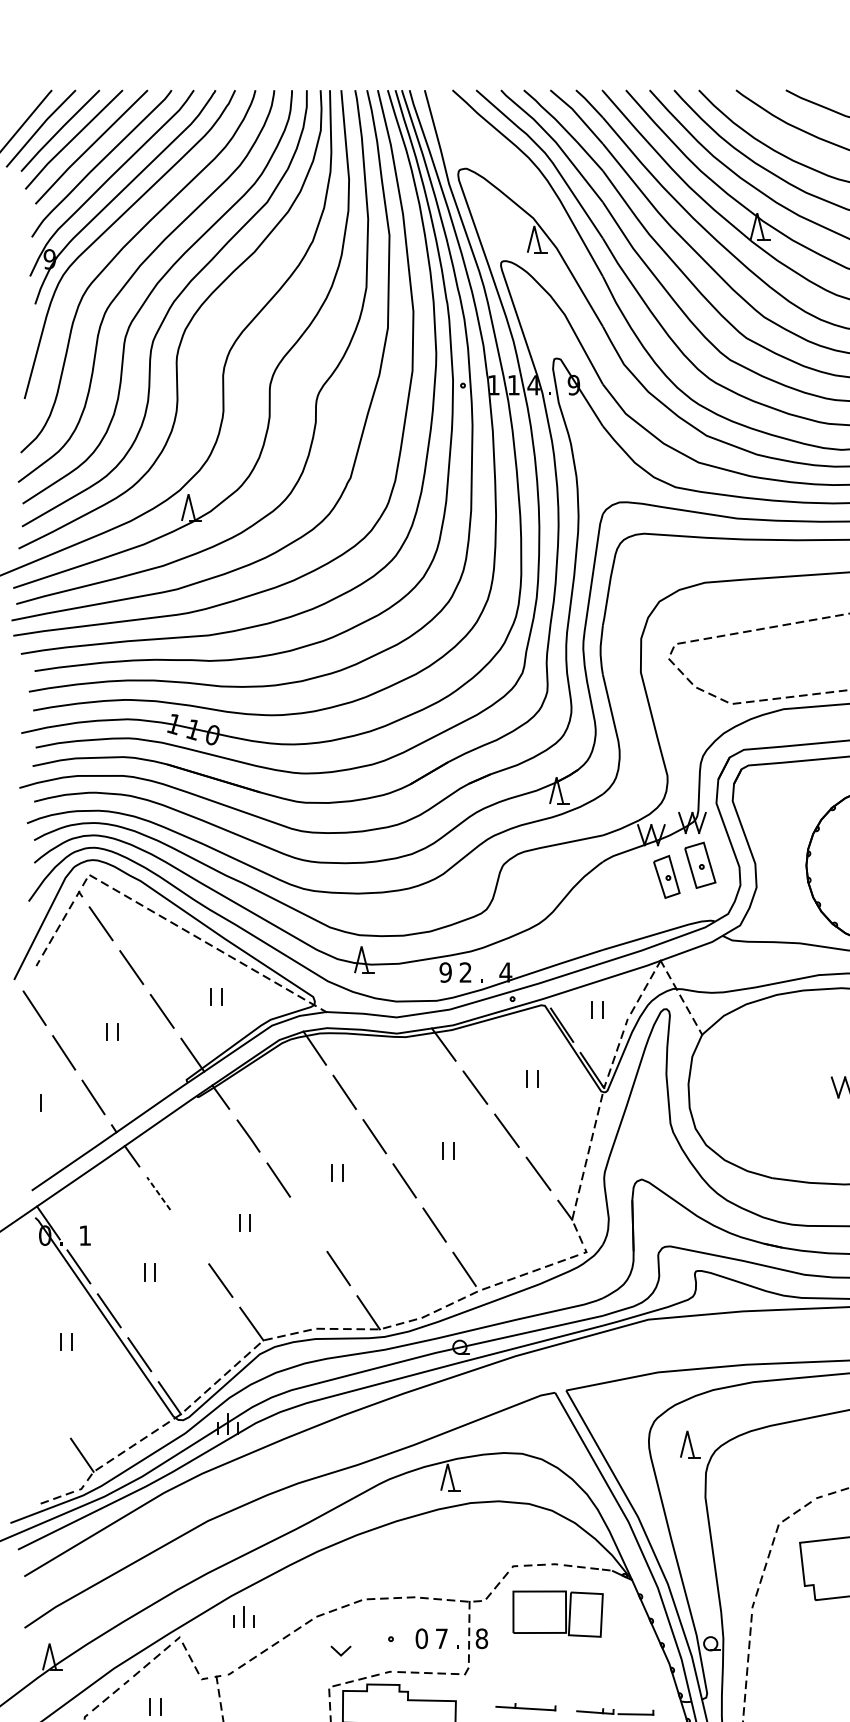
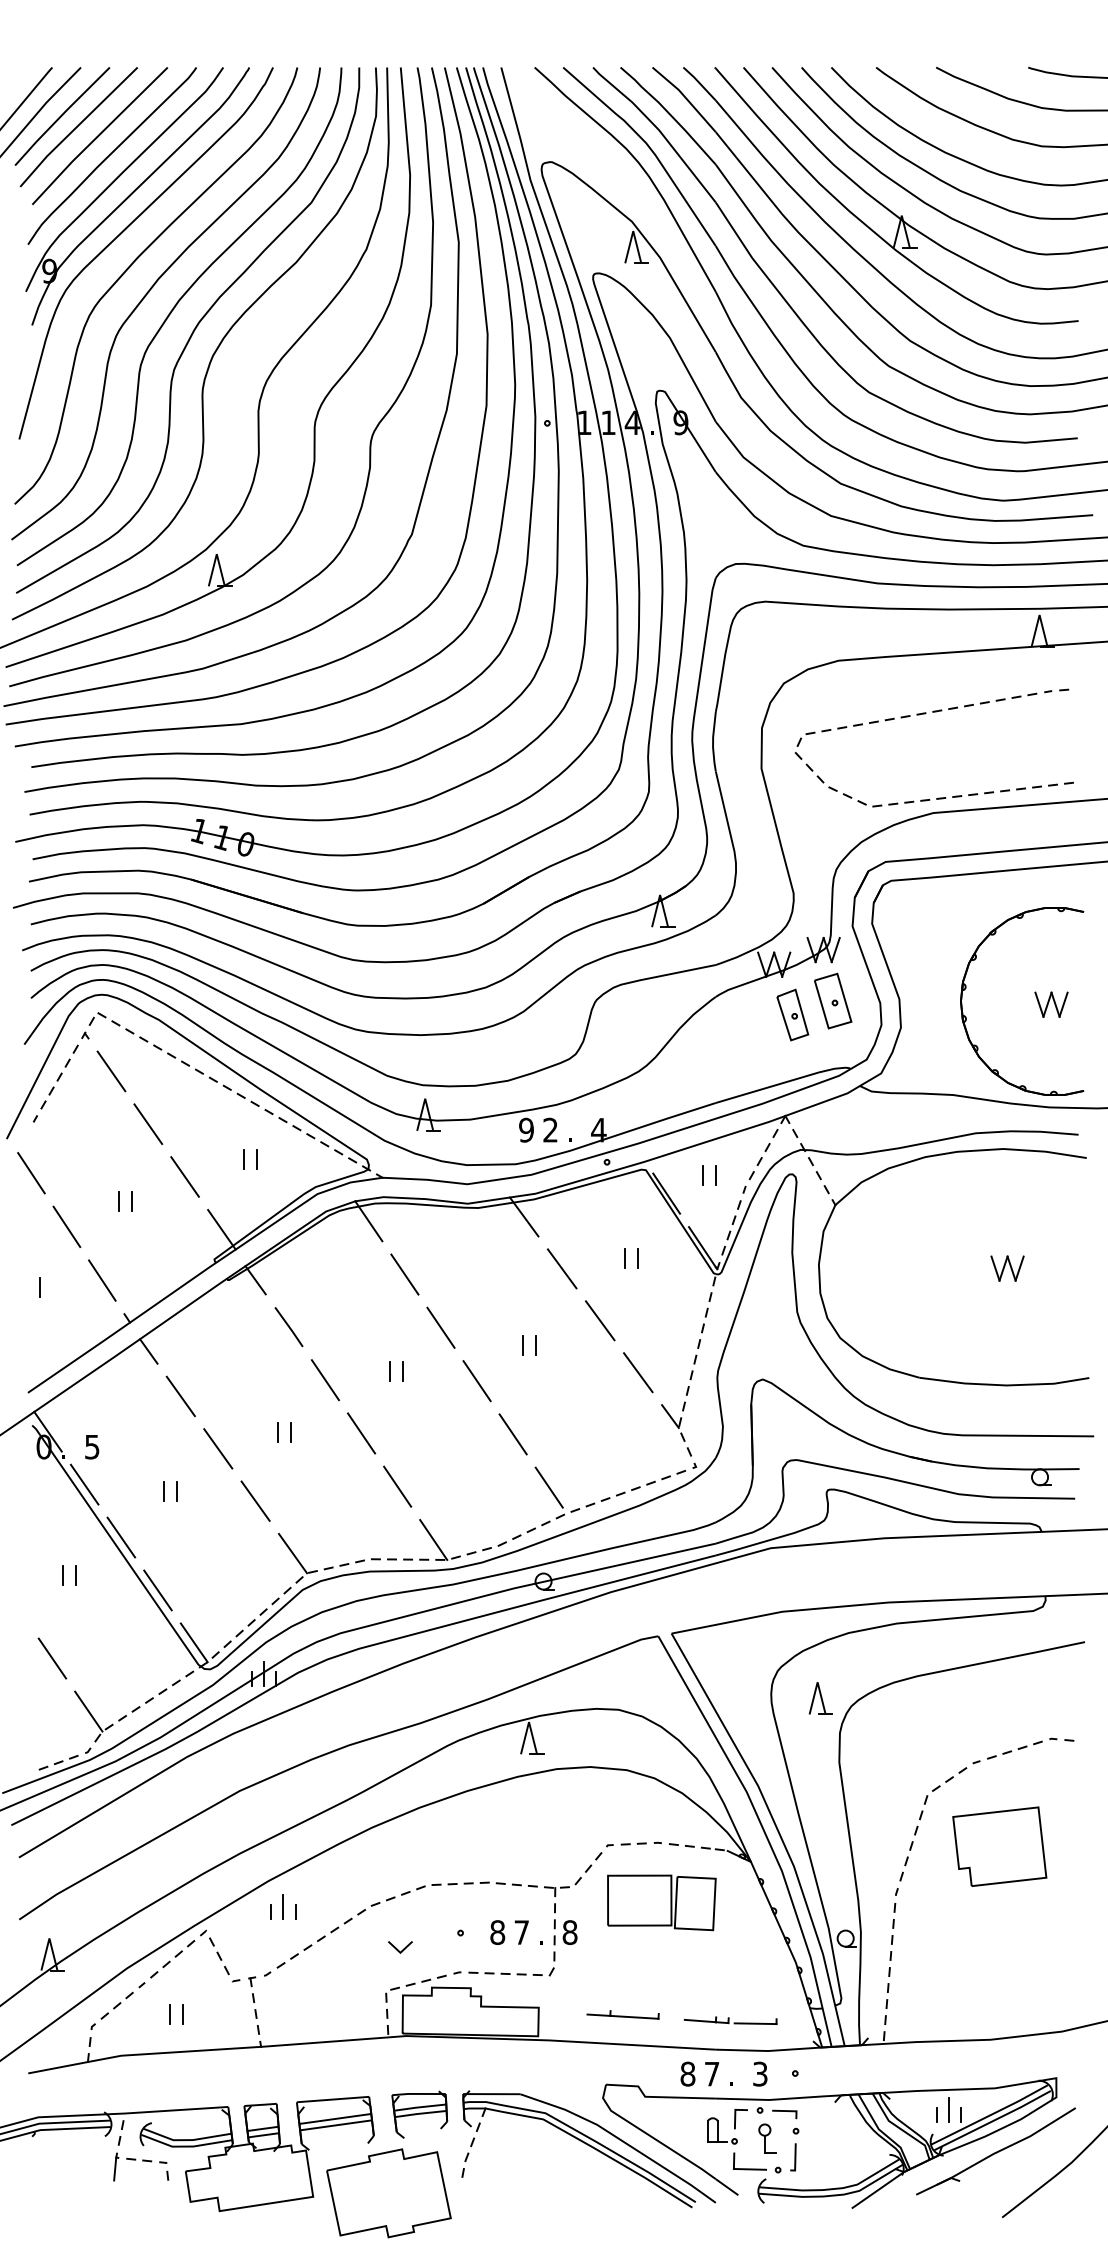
line: (158, 1193) -> (180, 1396), dashed -> solid
line: (308, 1224) -> (361, 1433), added
text: (85, 1236) -> (92, 1447), 1 -> 5
line: (189, 1236) -> (218, 1448), added
line: (52, 1411) -> (52, 1658), added
text: (421, 1638) -> (497, 1932), 0 -> 8

